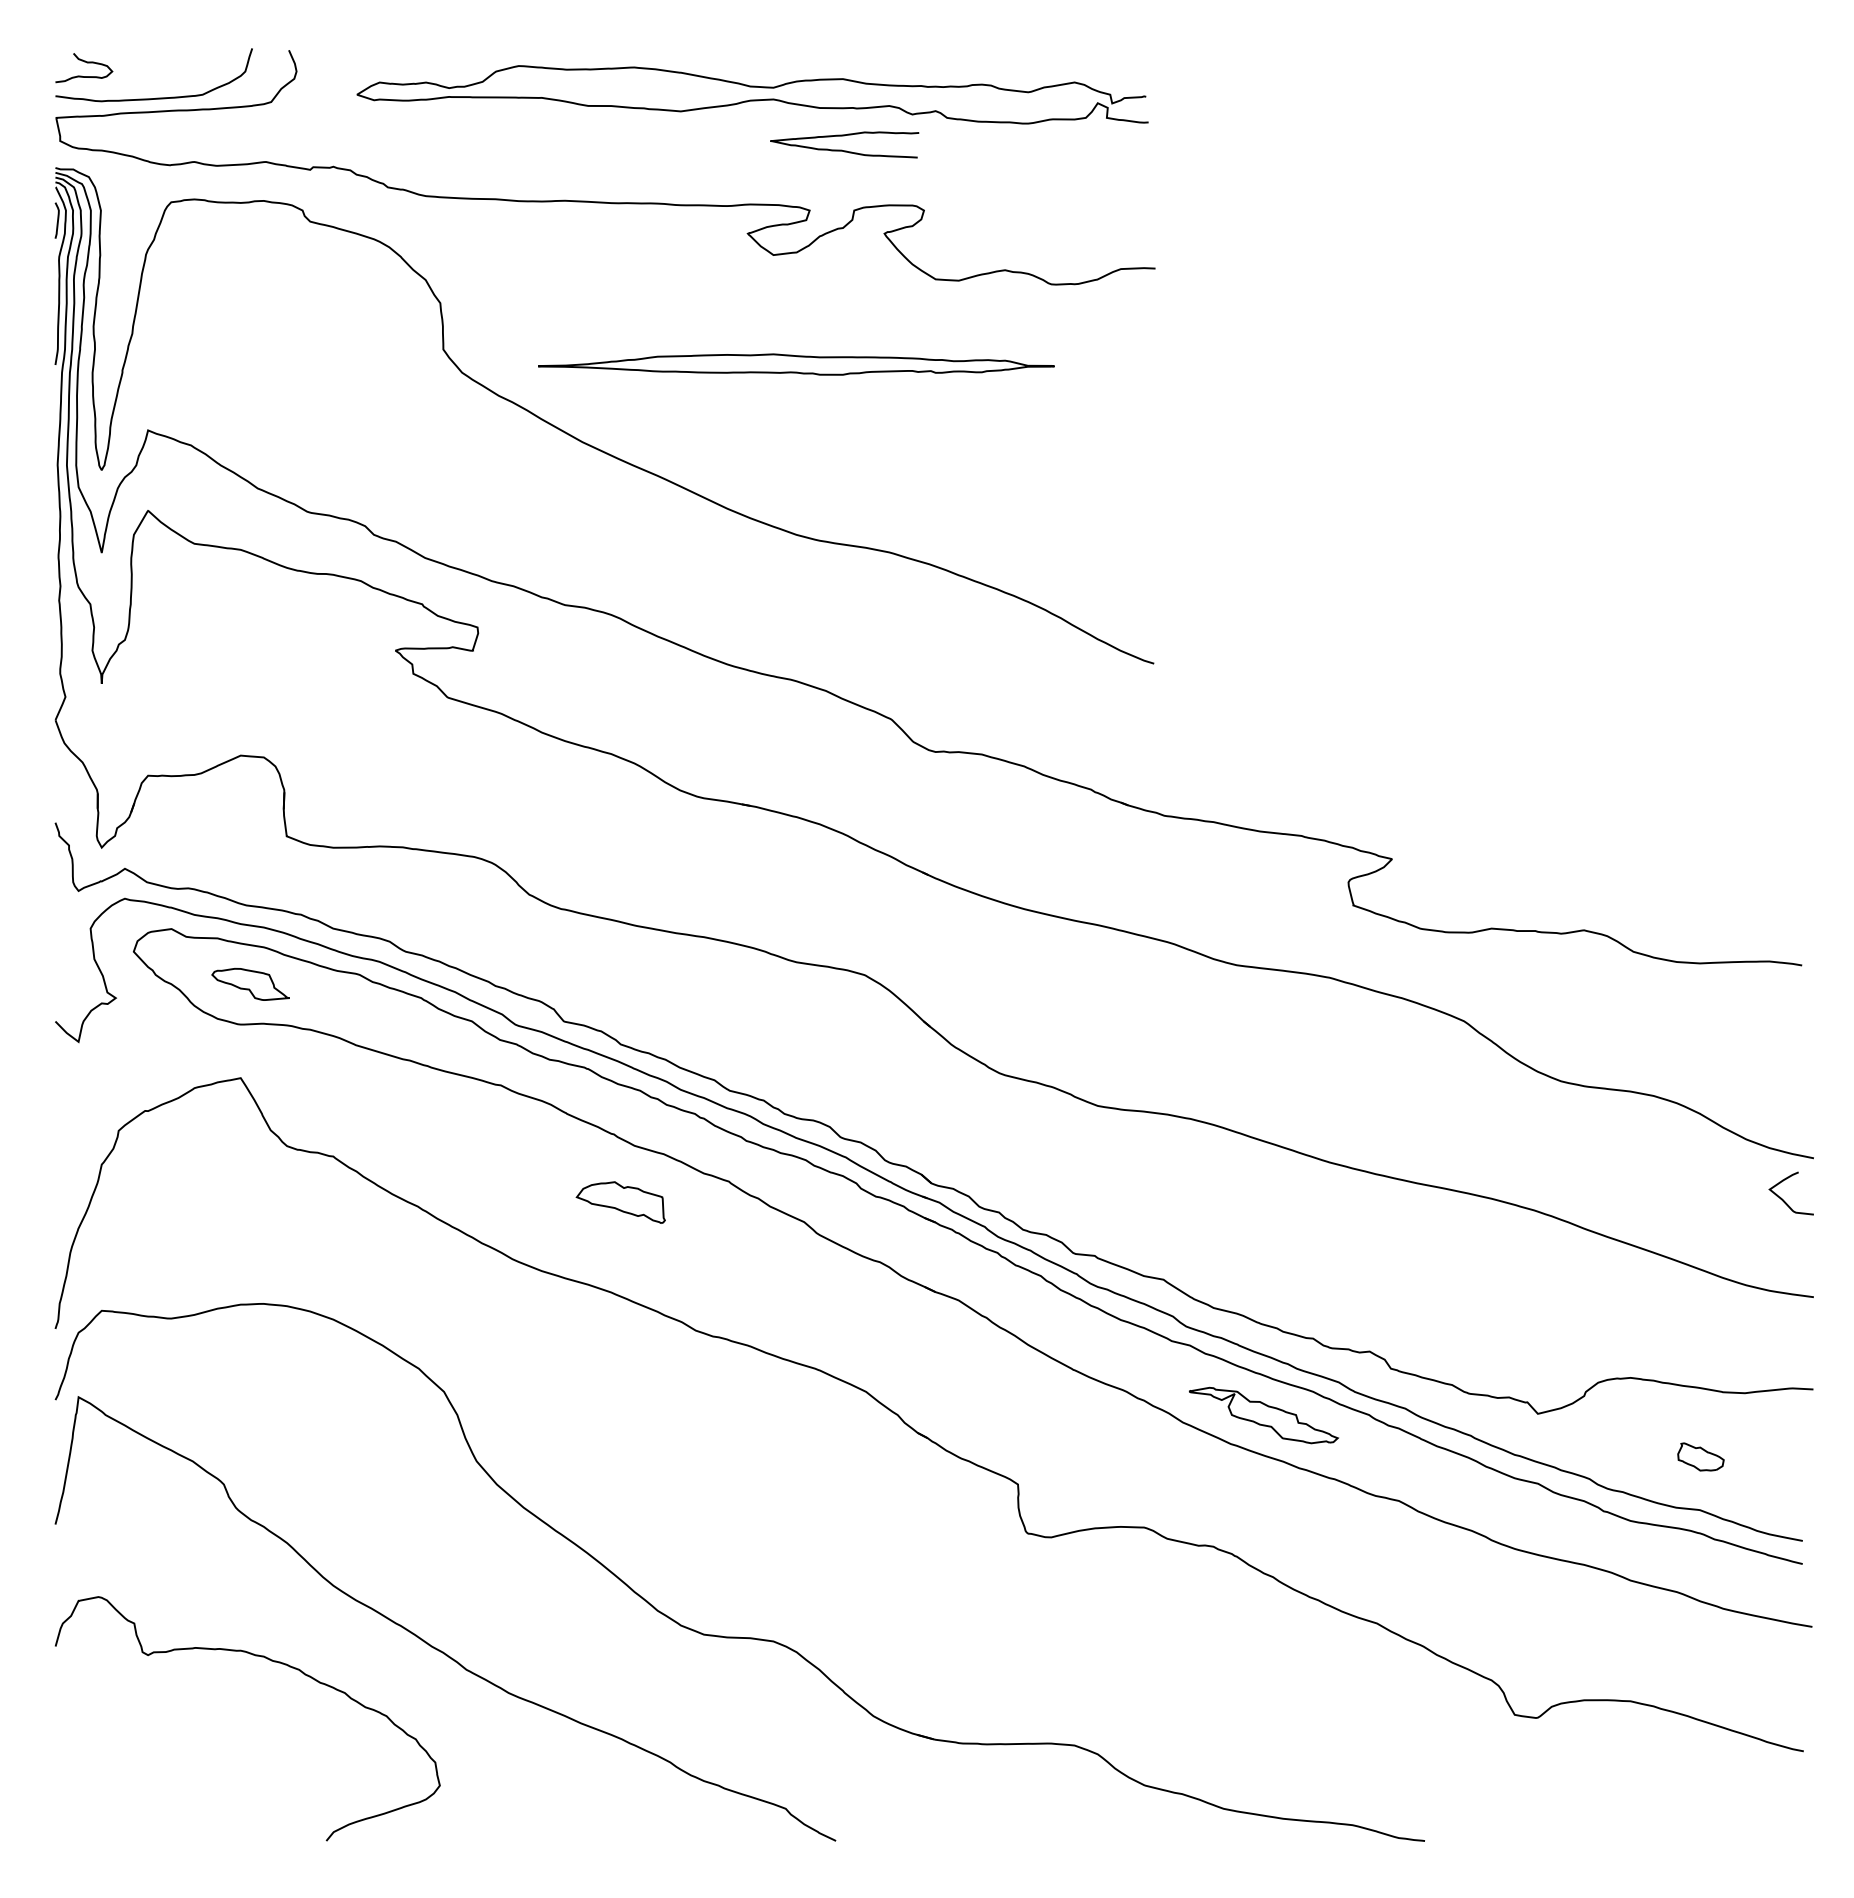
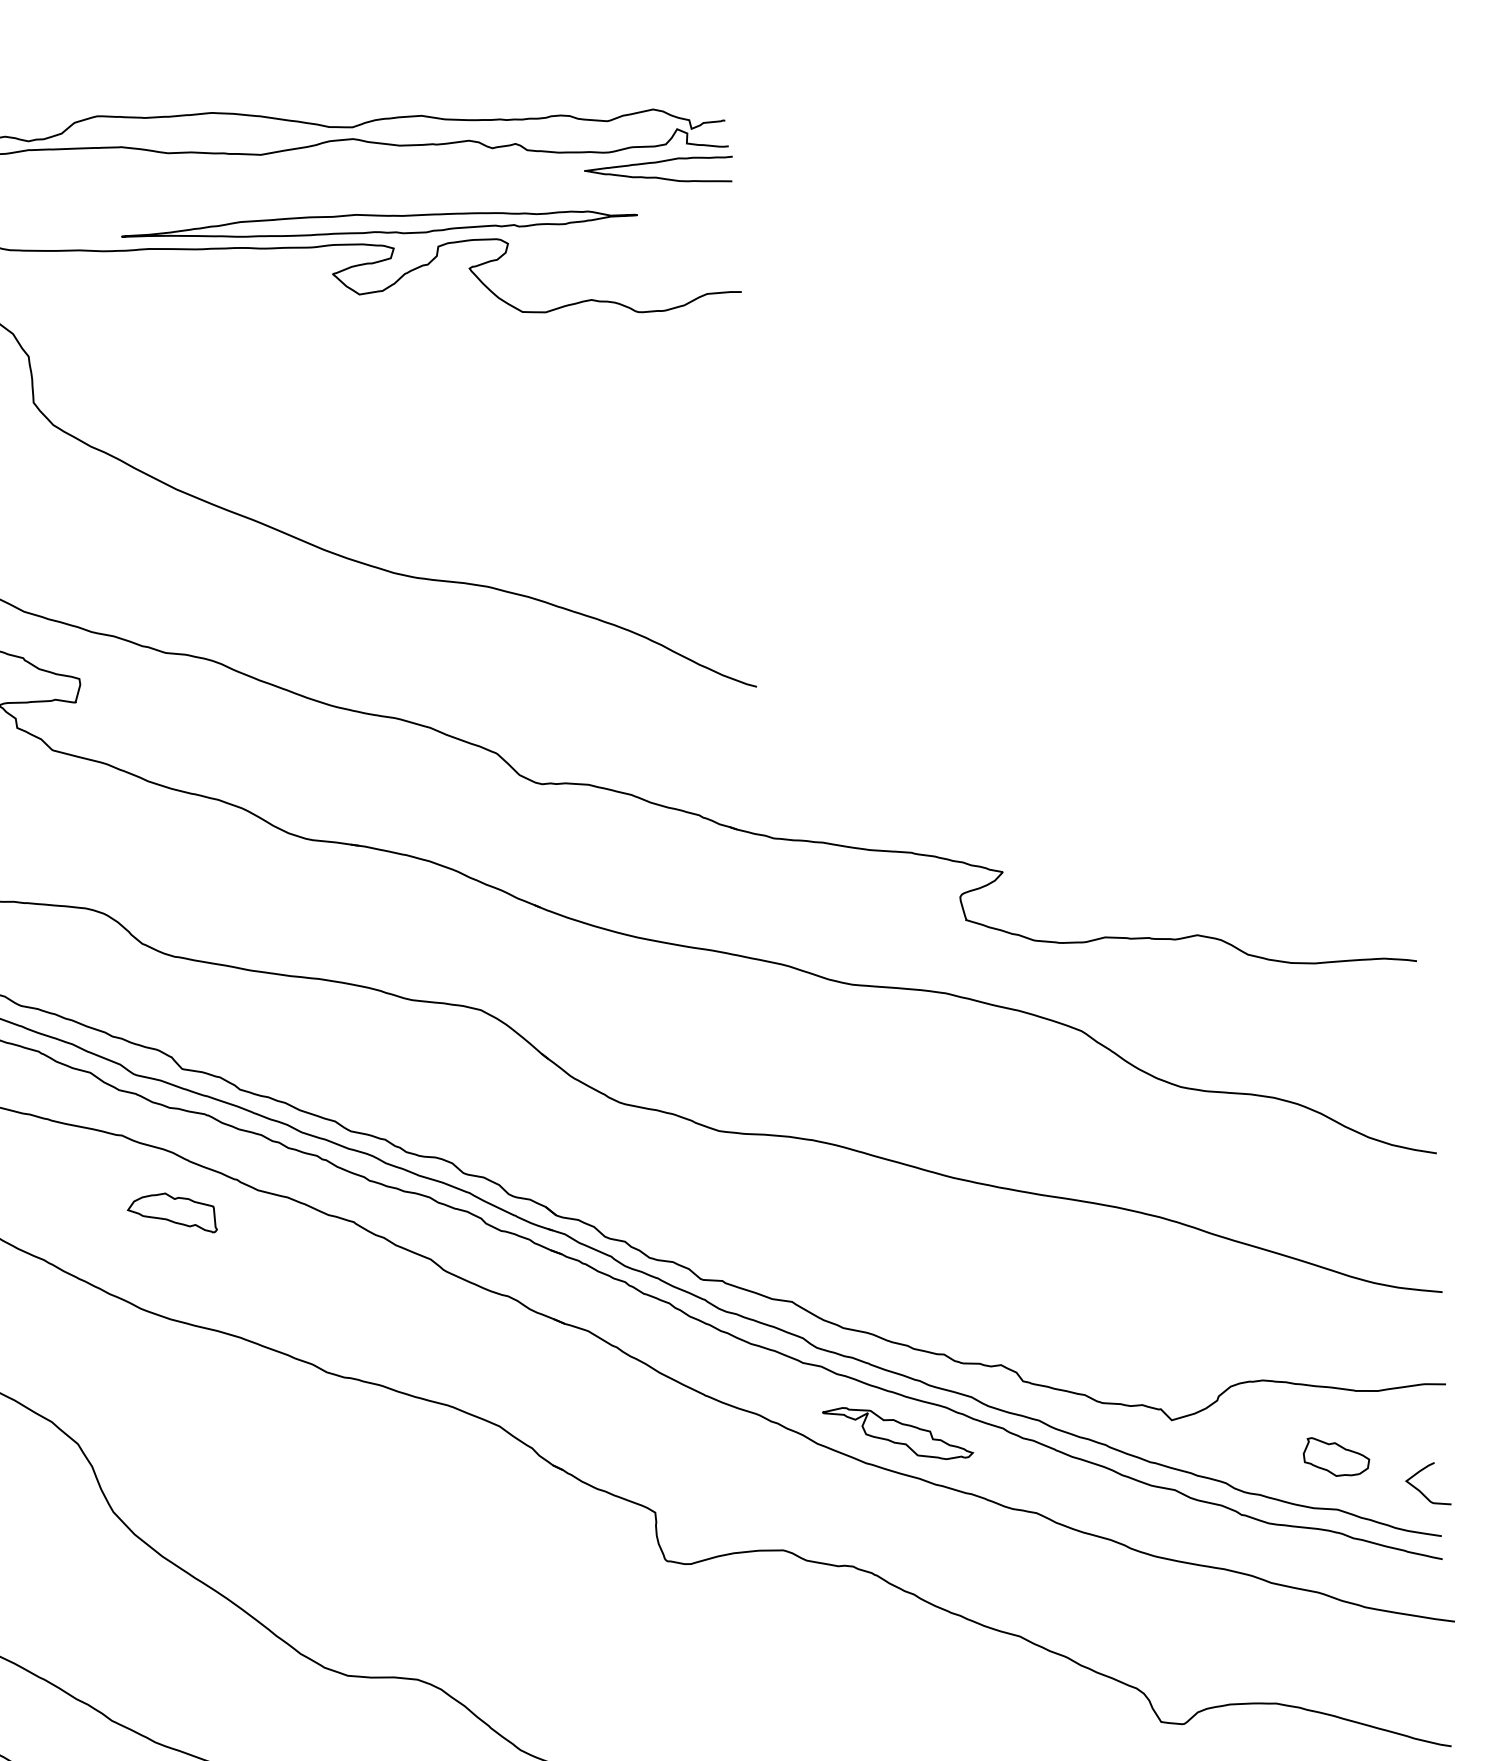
curve: (841, 149) -> (655, 176), moved
part: (796, 364) -> (379, 224), moved
curve: (1783, 1199) -> (1420, 1490), moved
part: (620, 1202) -> (171, 1213), moved
part: (1700, 1456) -> (1336, 1456), size x1.43

